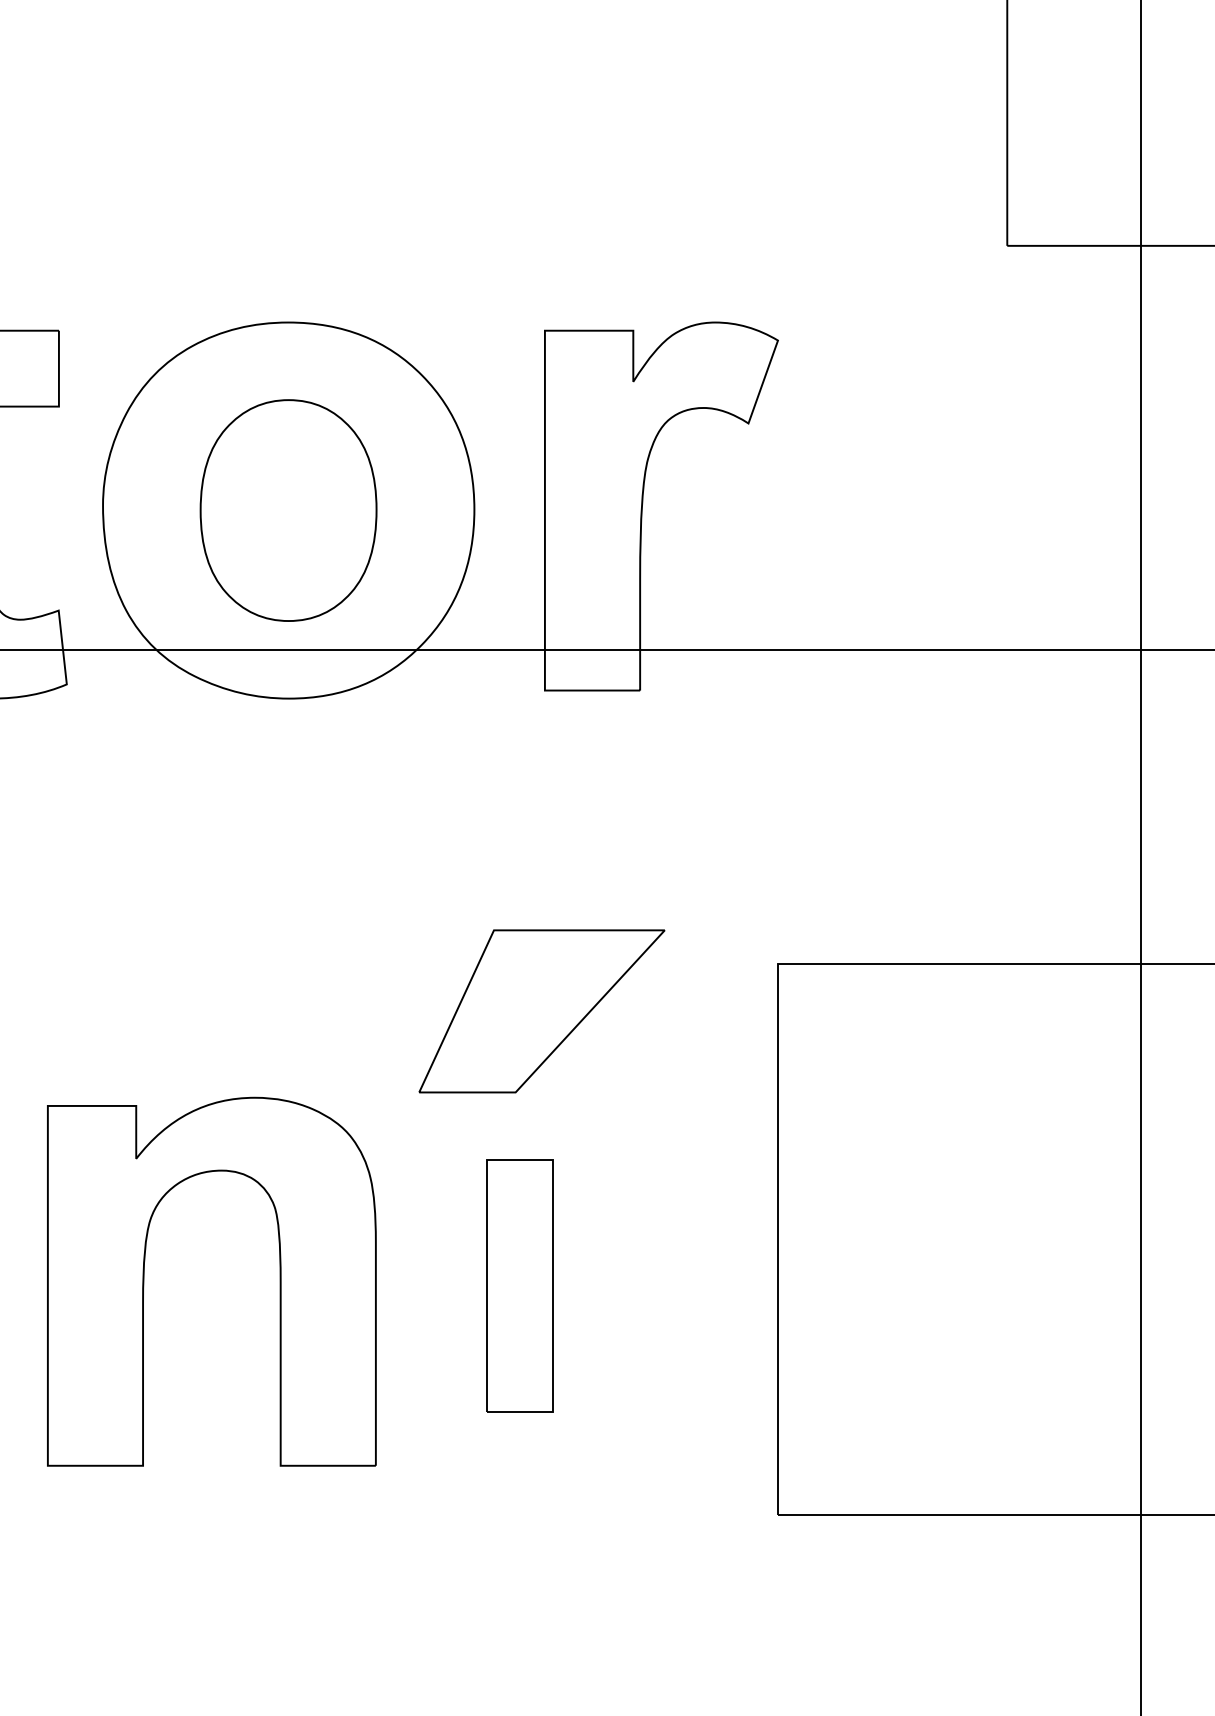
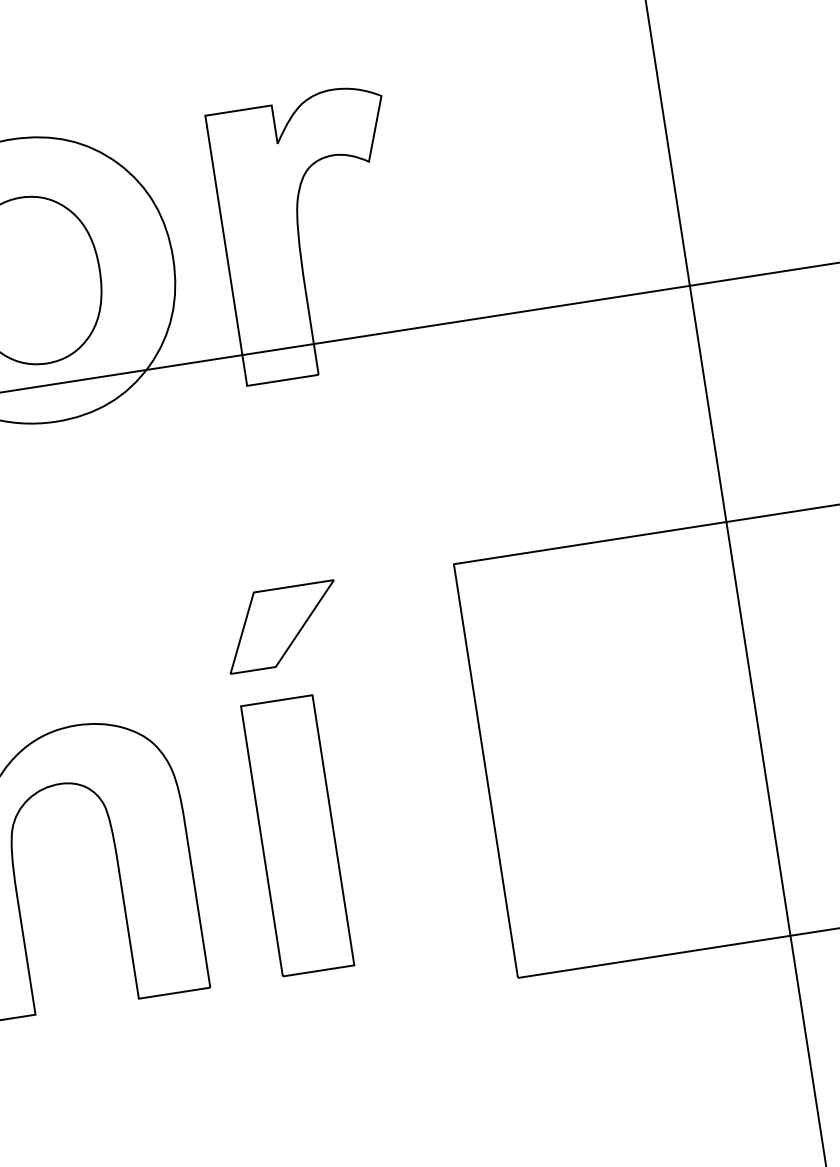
part: (541, 1010) -> (281, 626), size x0.62
part: (519, 1285) -> (297, 835), size x1.43

